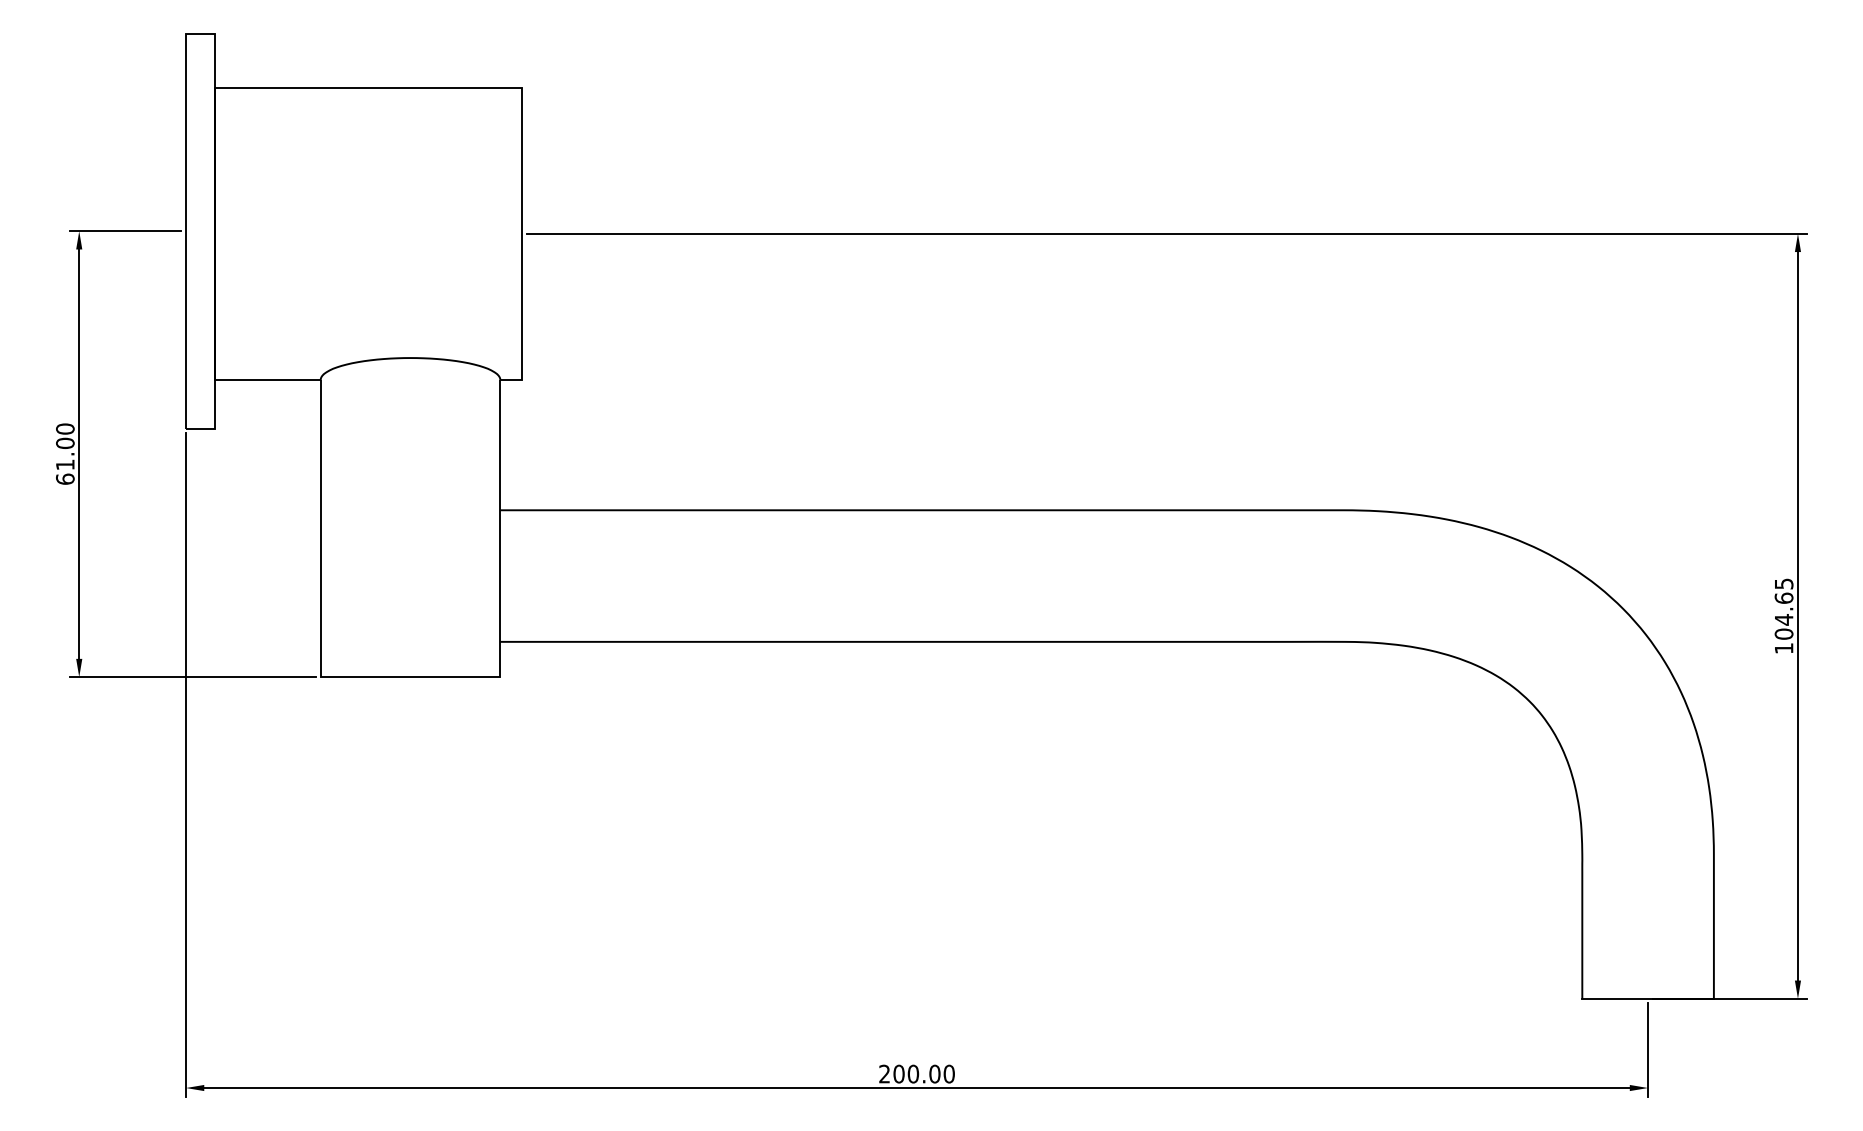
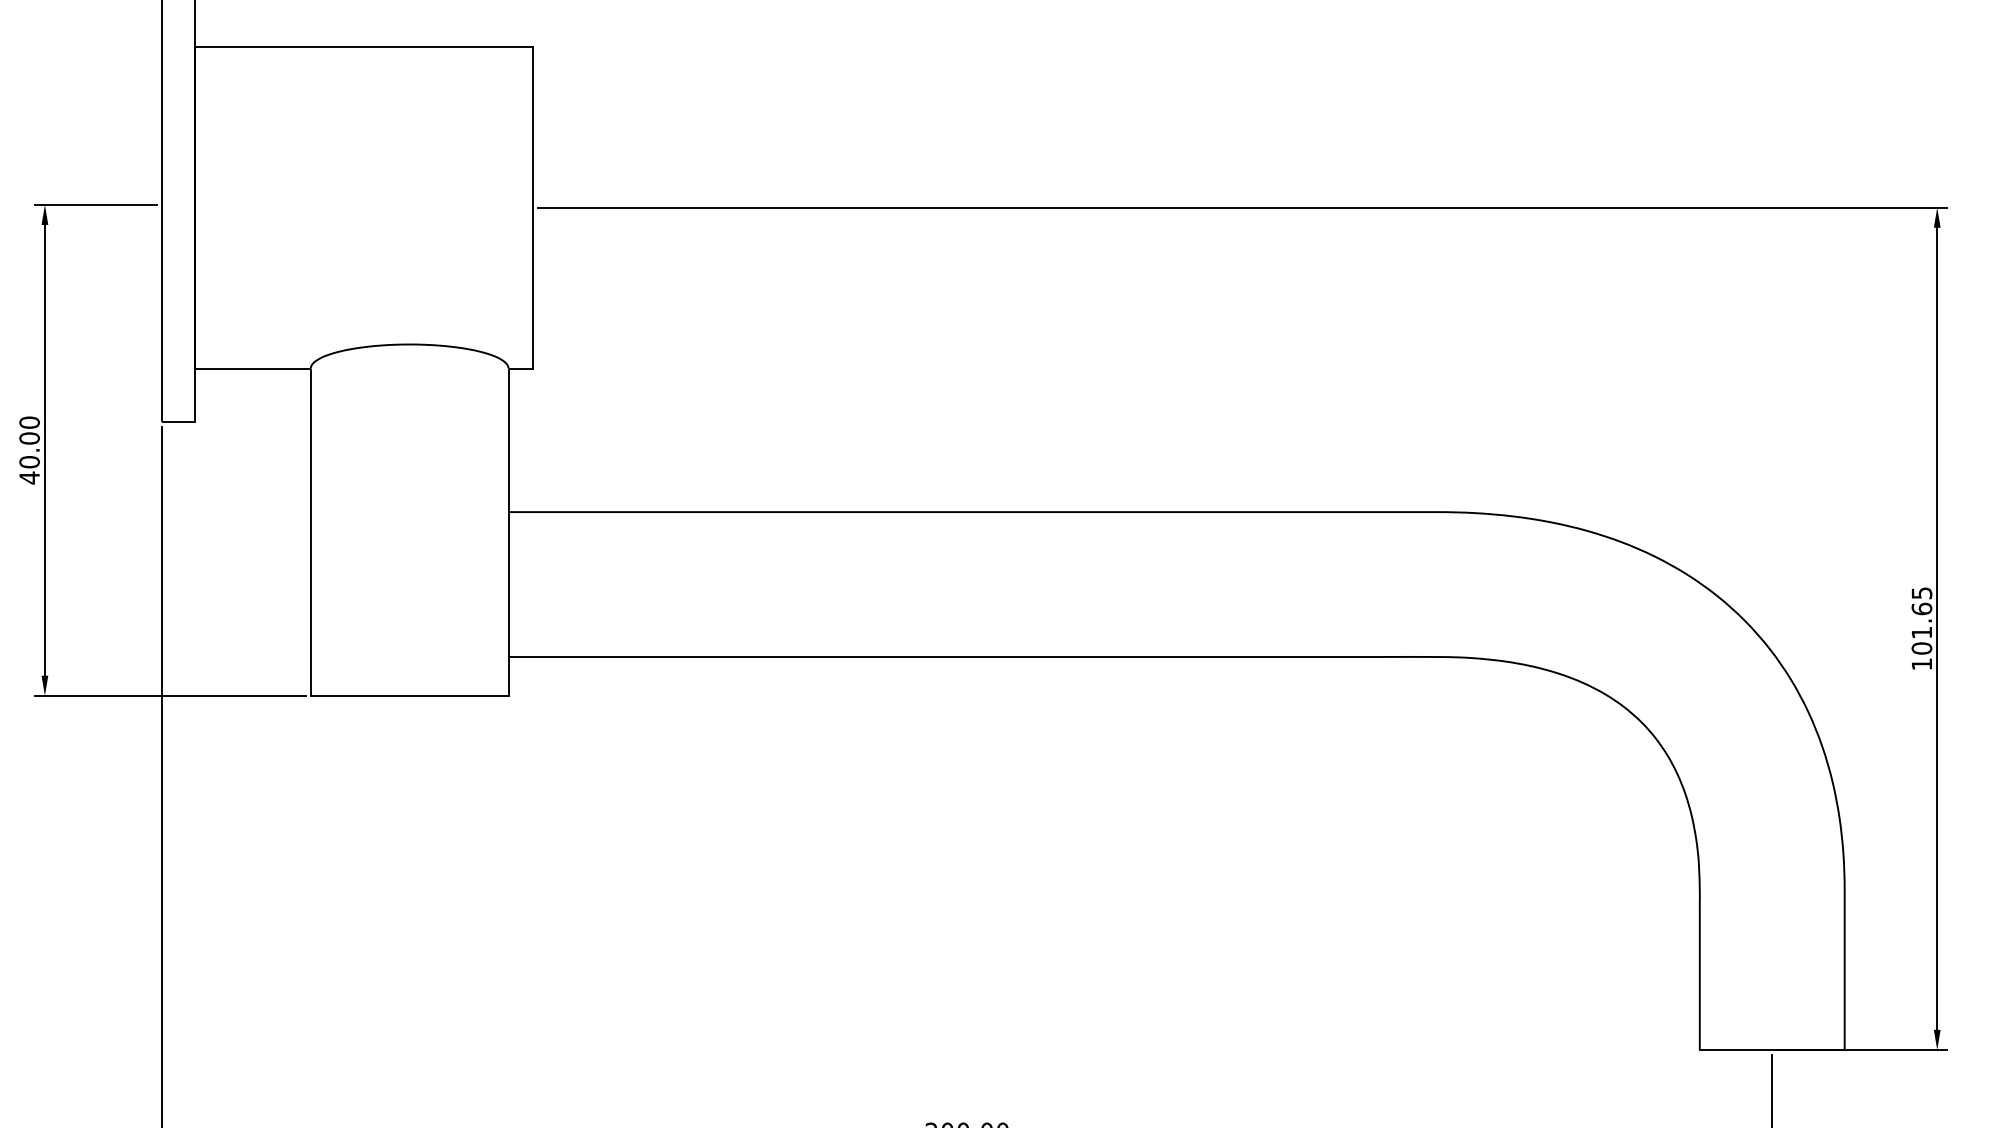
text: (65, 472) -> (29, 470), 61.00 -> 40.00
text: (1784, 619) -> (1922, 632), 104.65 -> 101.65

